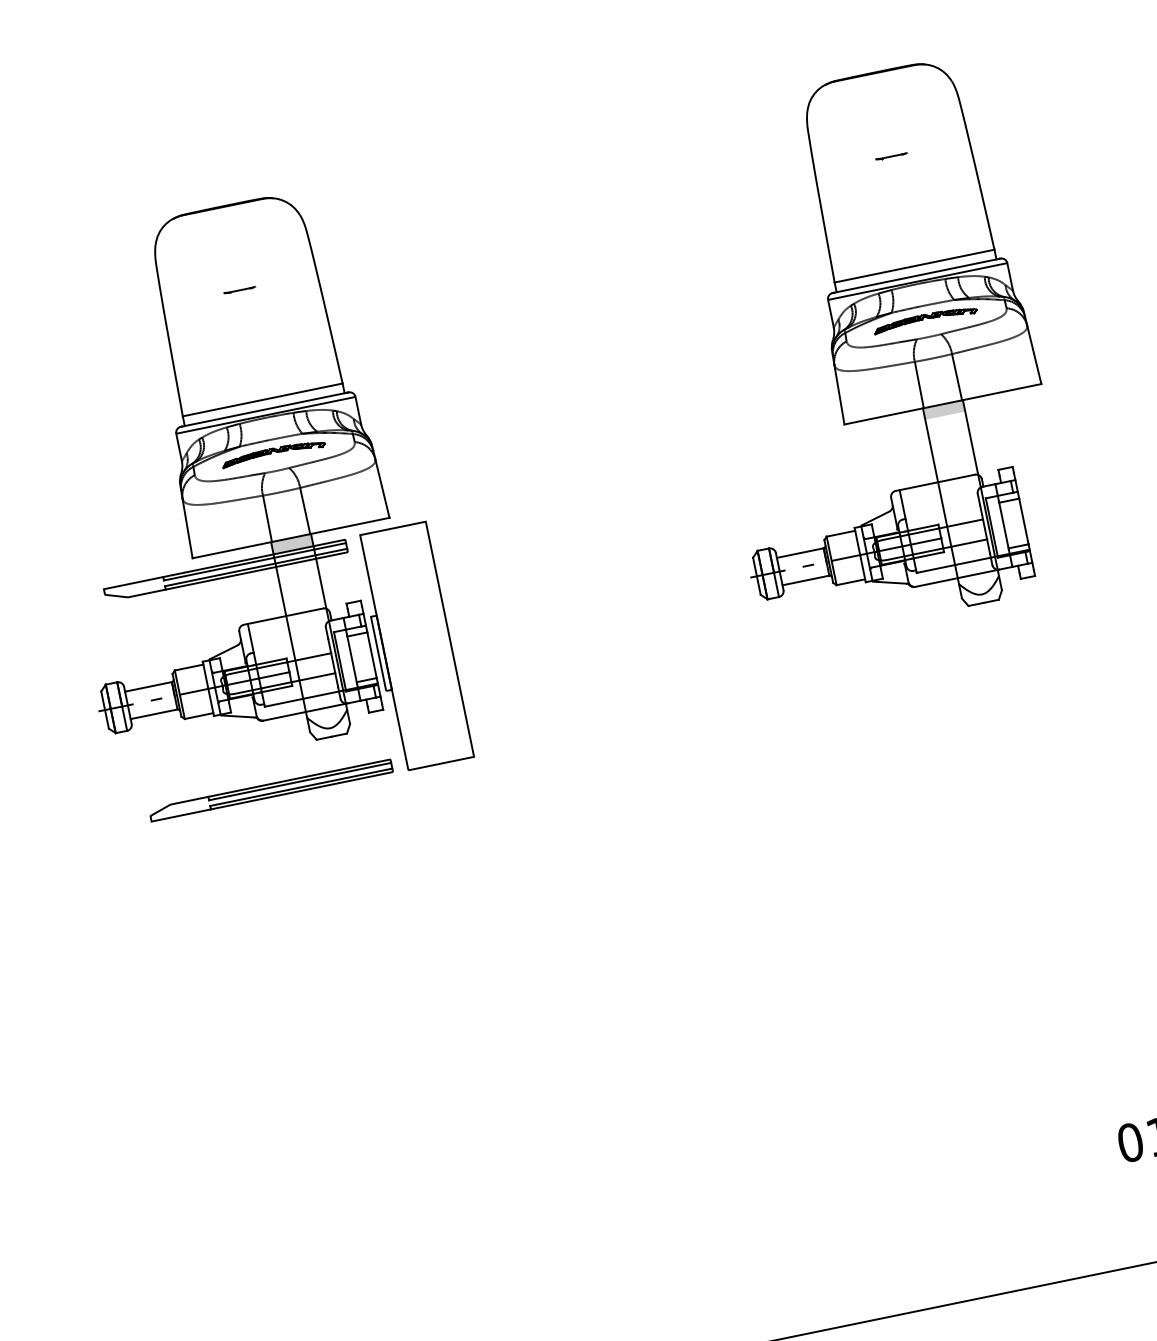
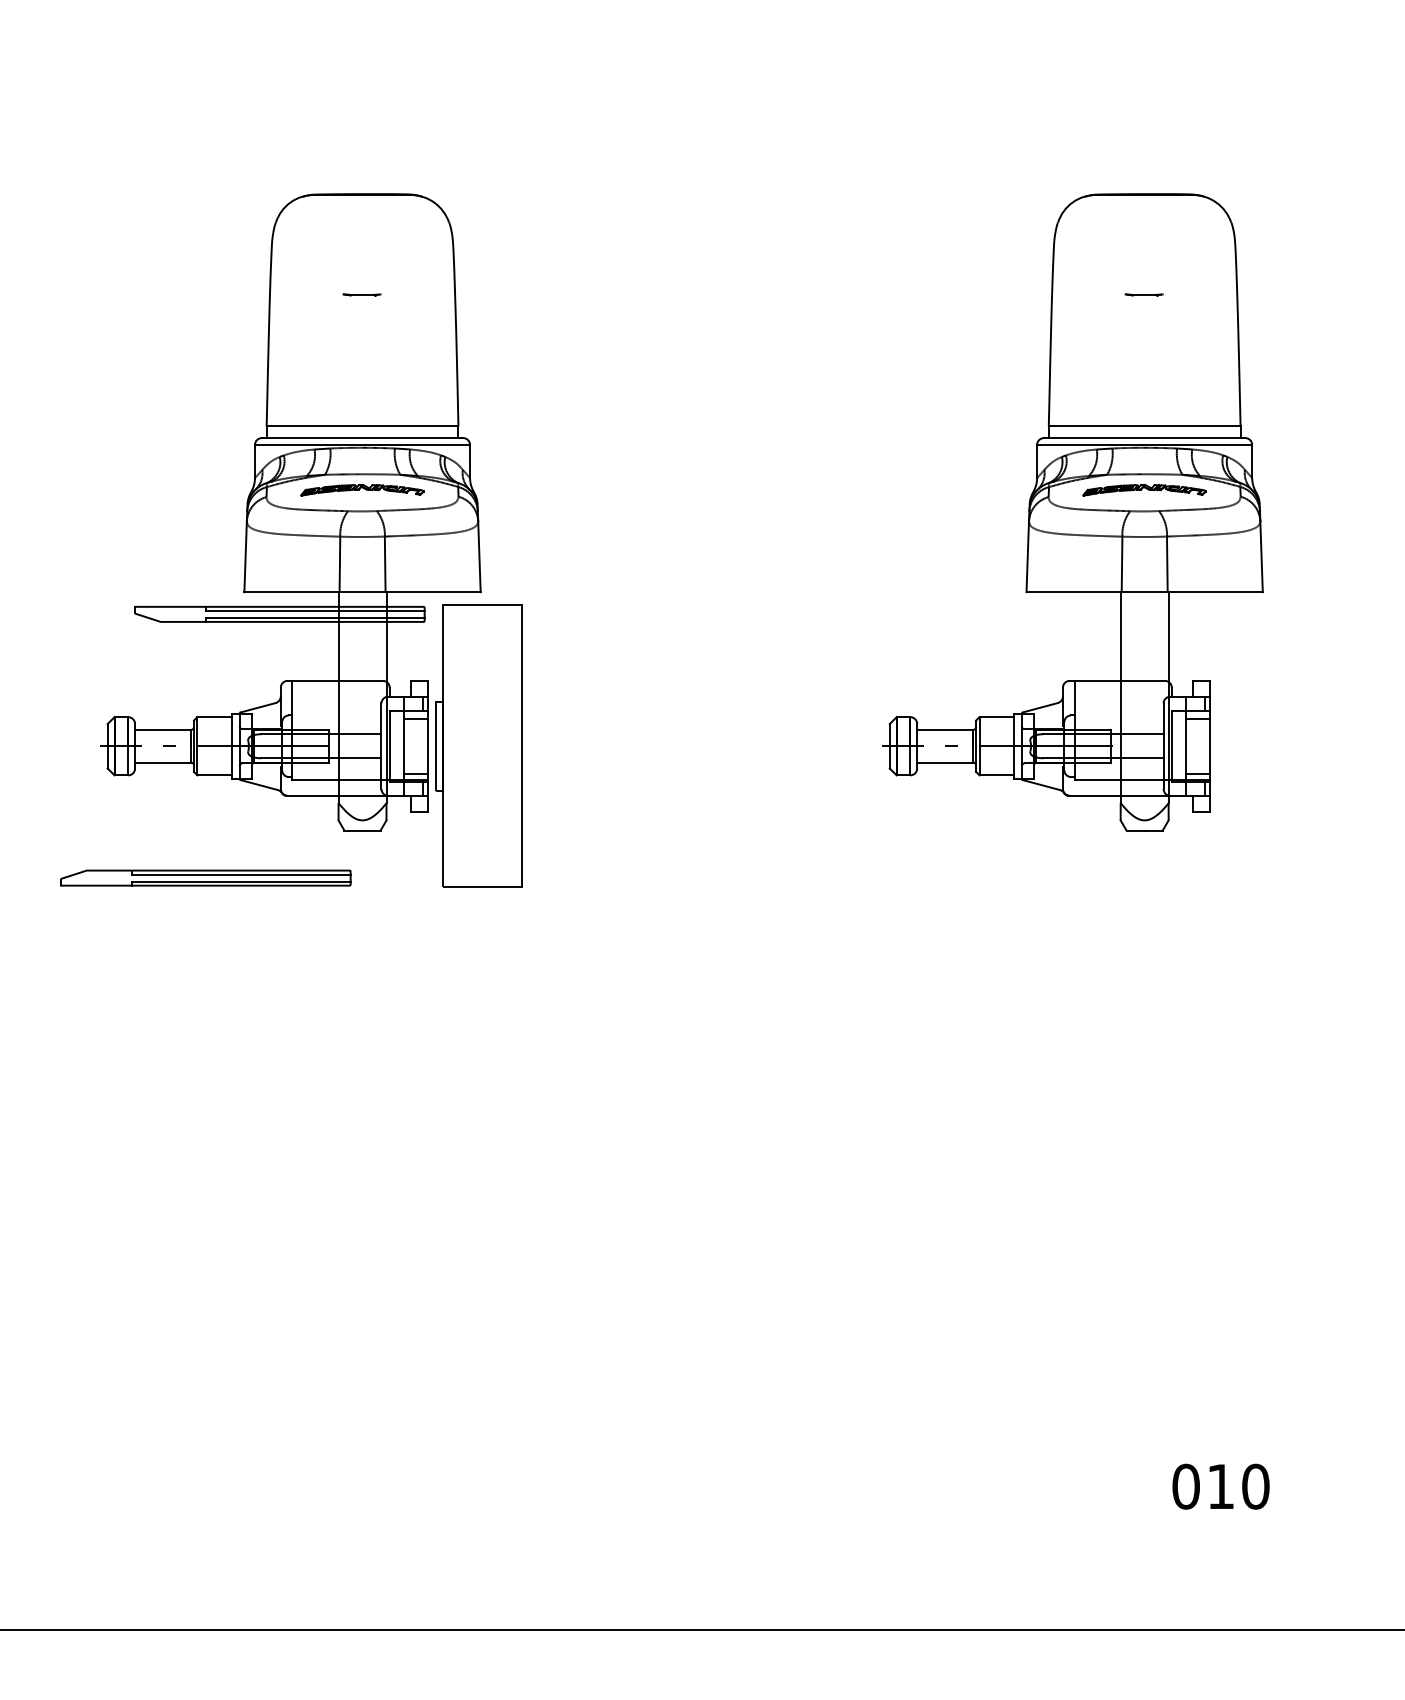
fill: (943, 409) -> (1144, 598), removed
fill: (292, 543) -> (362, 598), removed
part: (270, 790) -> (205, 877), moved

